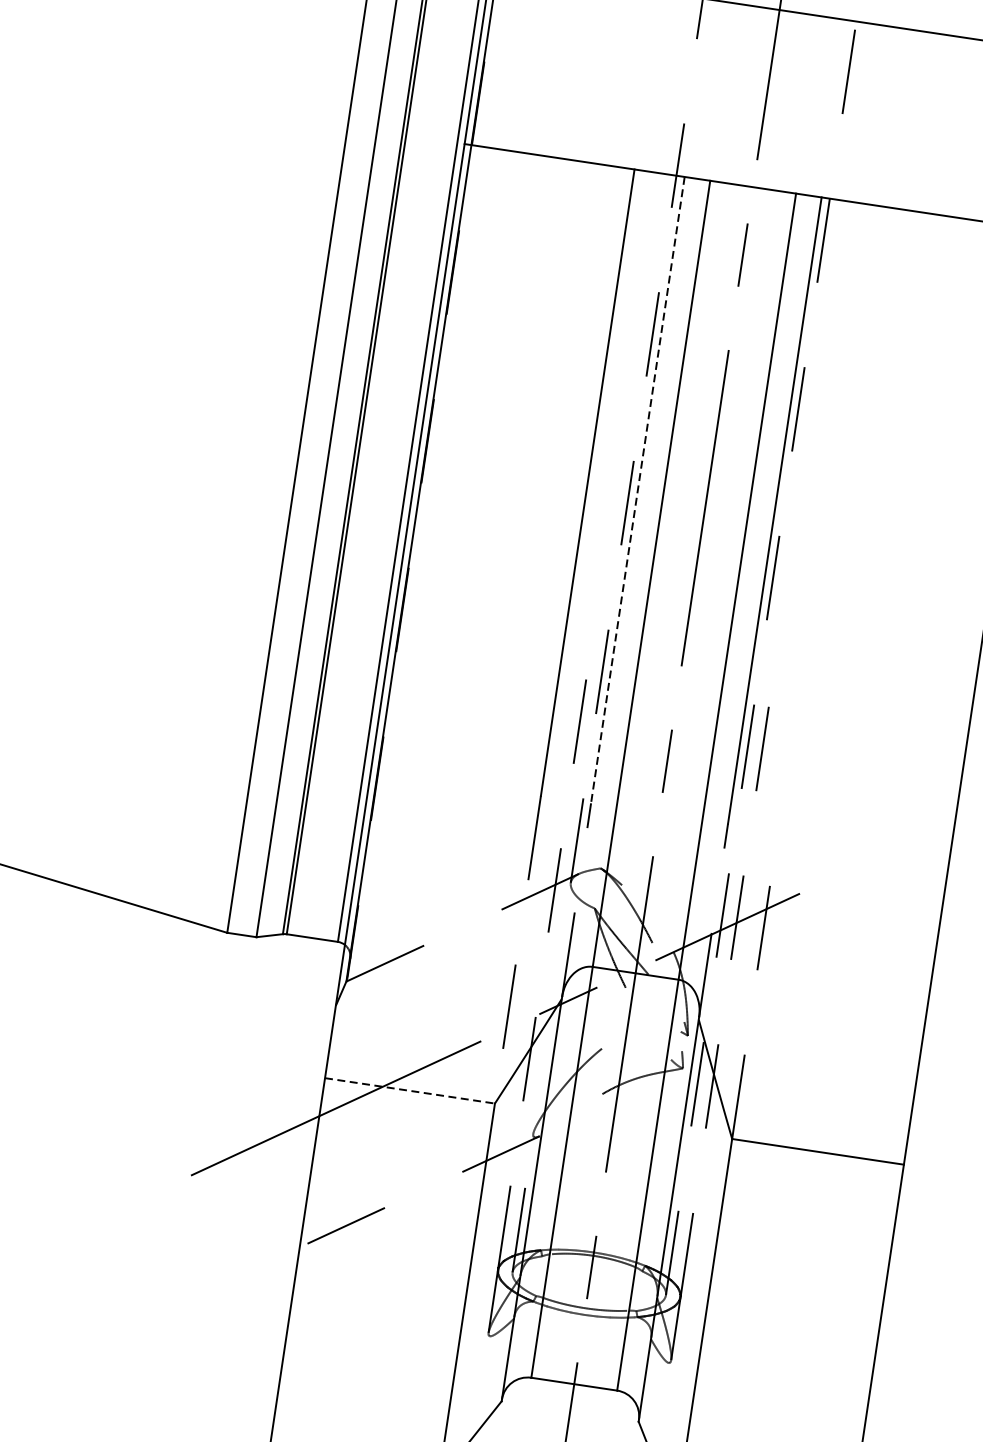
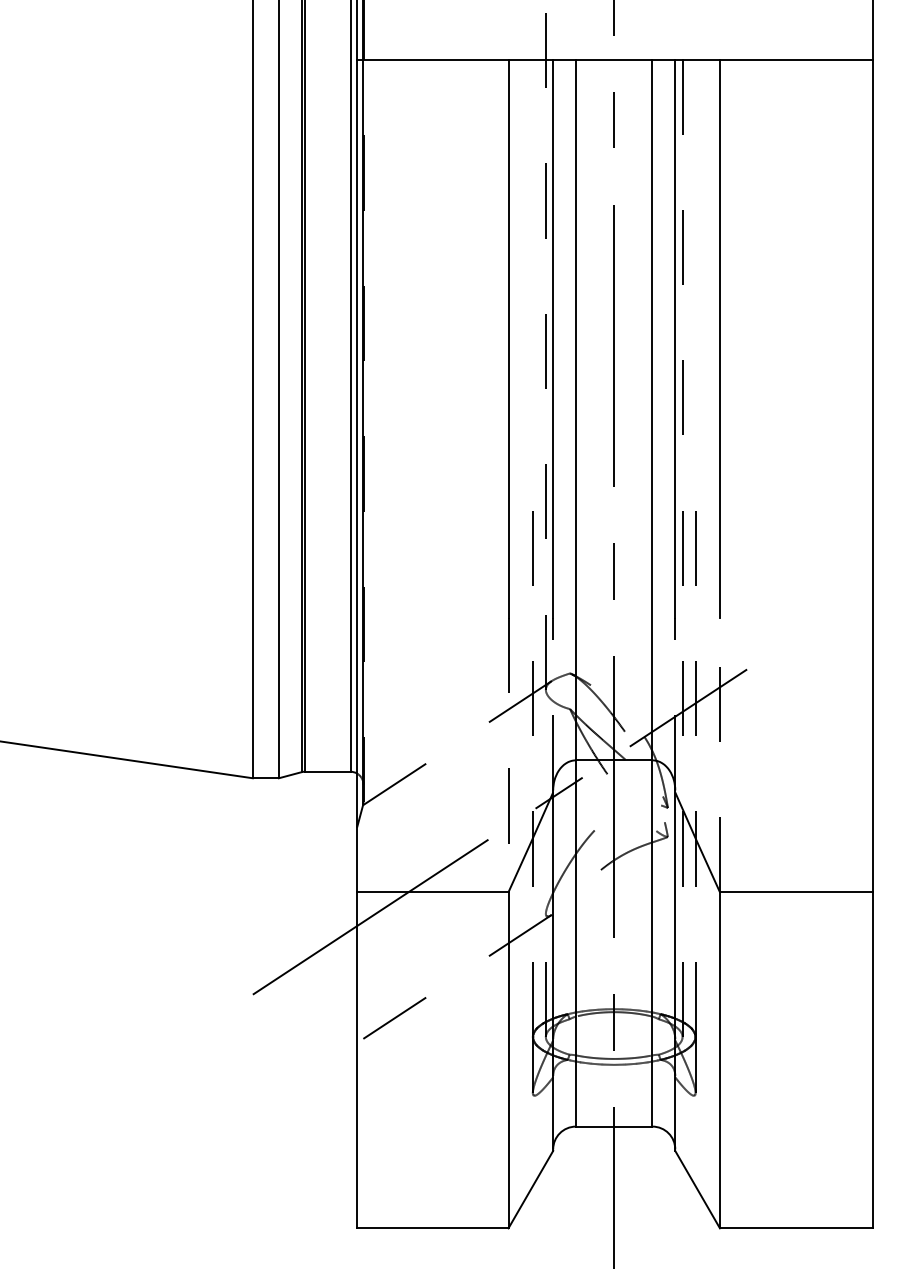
line: (638, 491) -> (553, 339), dashed -> solid
line: (824, 517) -> (719, 338), added
line: (409, 1091) -> (432, 892), dashed -> solid

